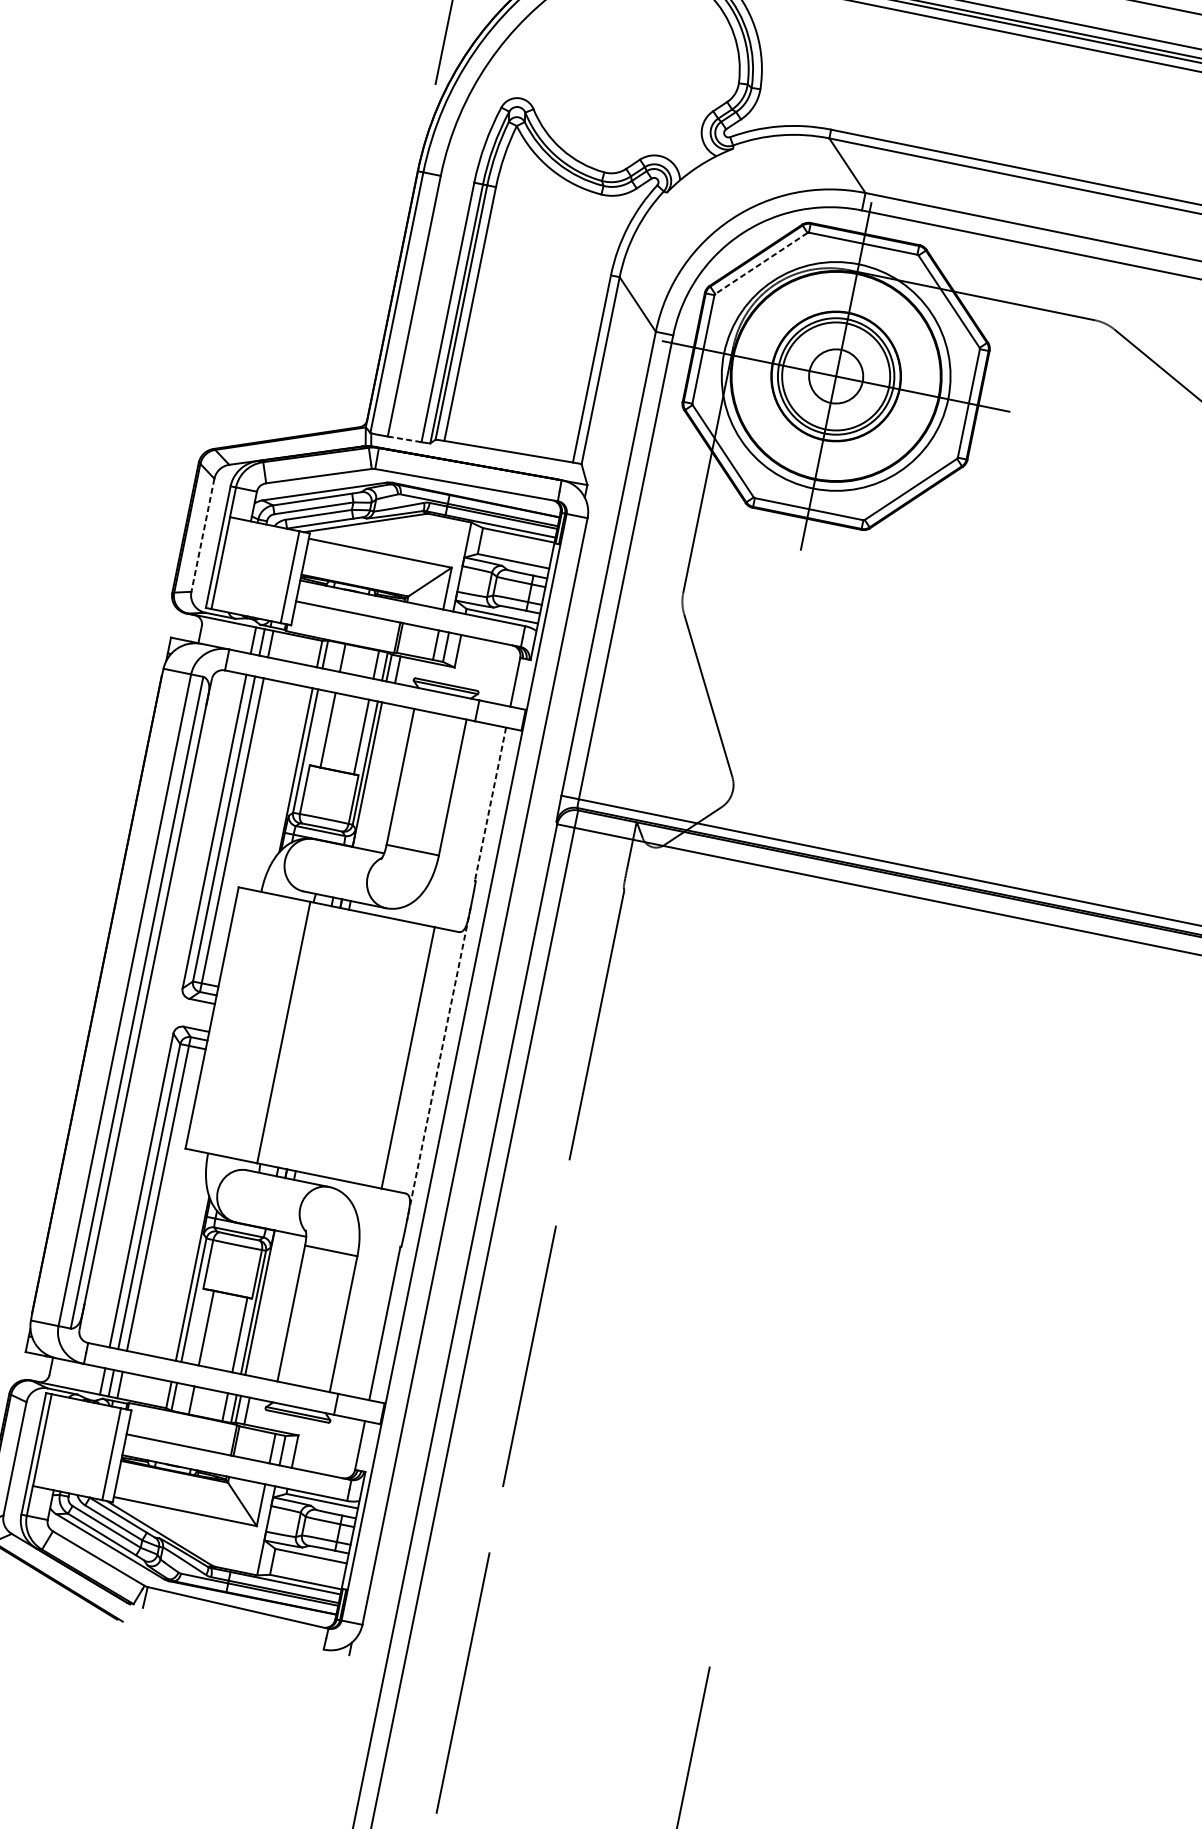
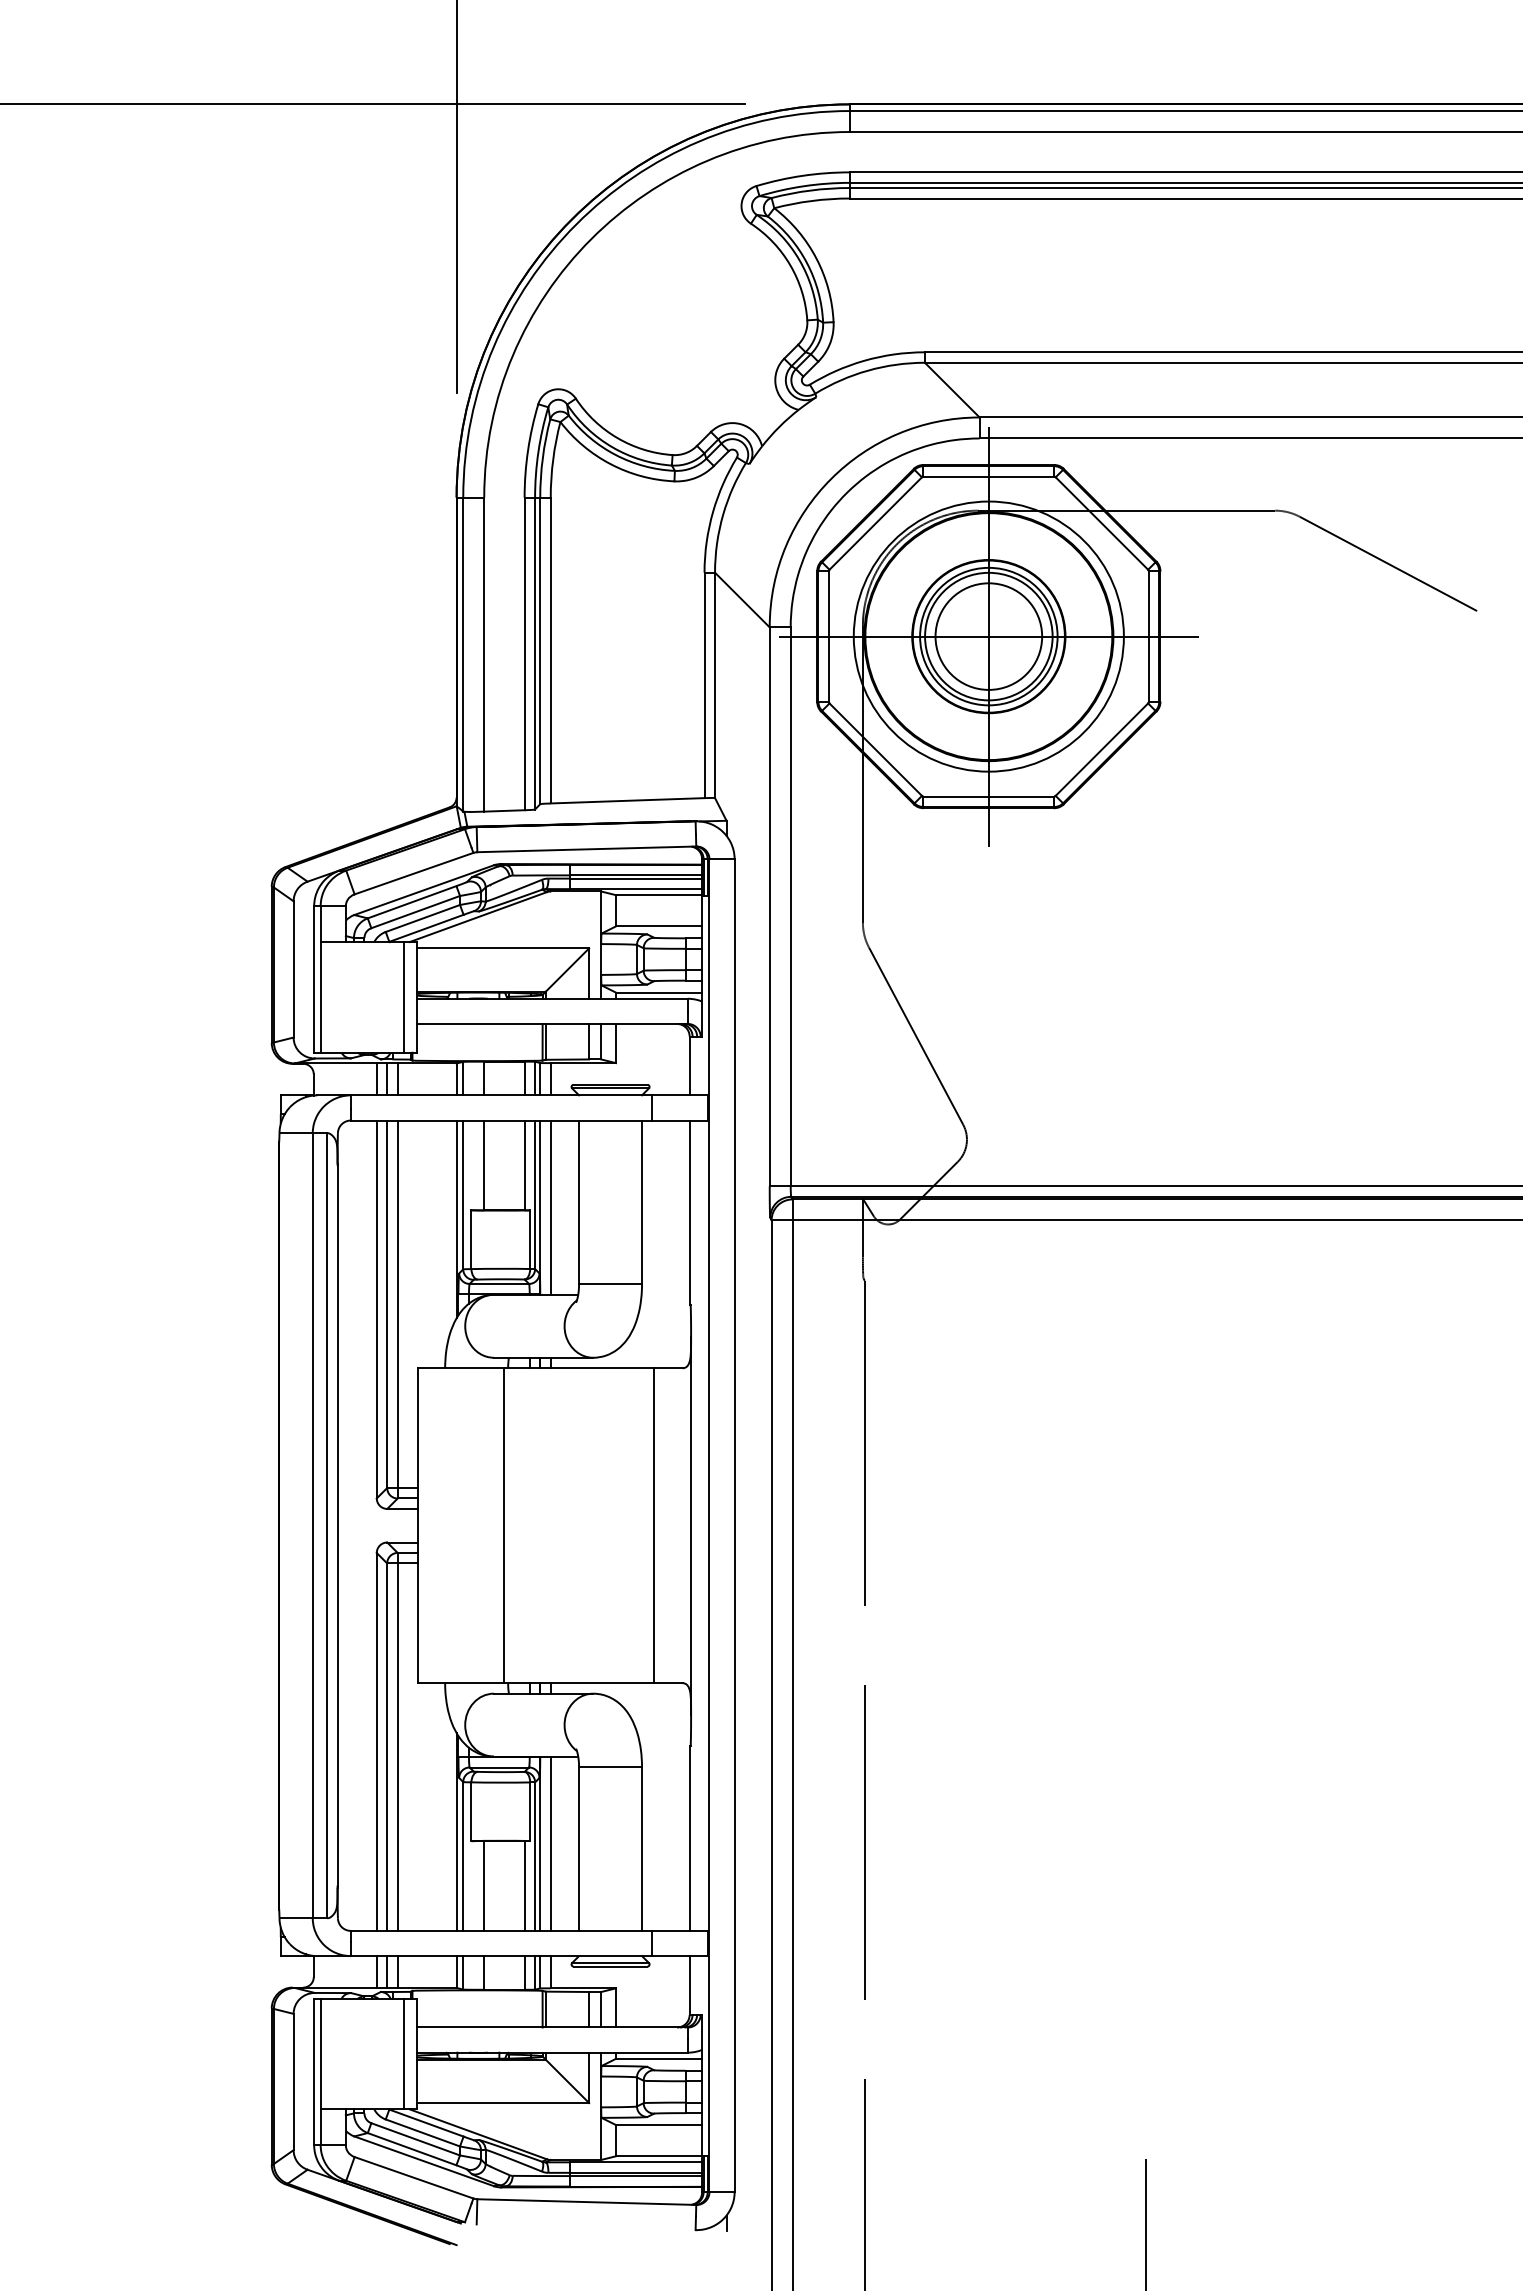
line: (761, 263) -> (875, 523), dashed -> solid
circle: (835, 376) -> (988, 636), size x1.67
line: (404, 439) -> (504, 810), dashed -> solid
line: (202, 535) -> (293, 969), dashed -> solid
line: (375, 776) -> (550, 1207), added
line: (490, 804) -> (689, 1213), dashed -> solid
line: (439, 1064) -> (691, 1525), dashed -> solid
line: (268, 1304) -> (550, 1843), added

